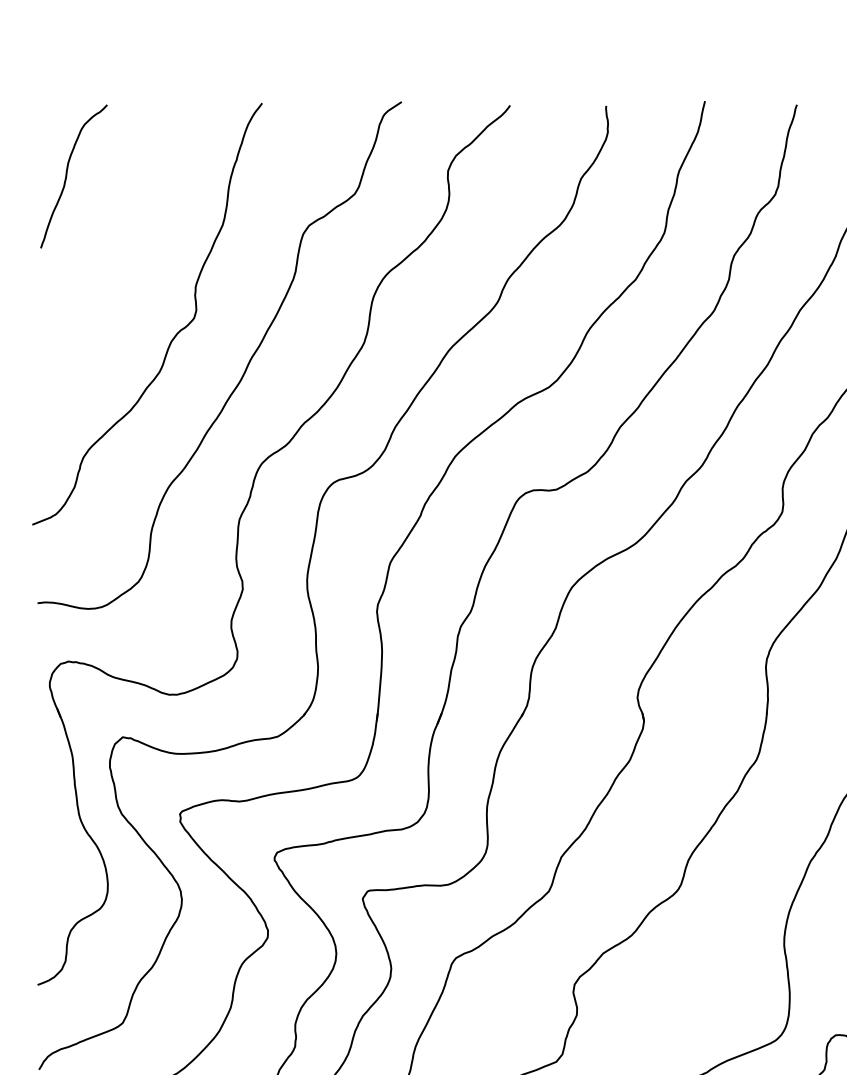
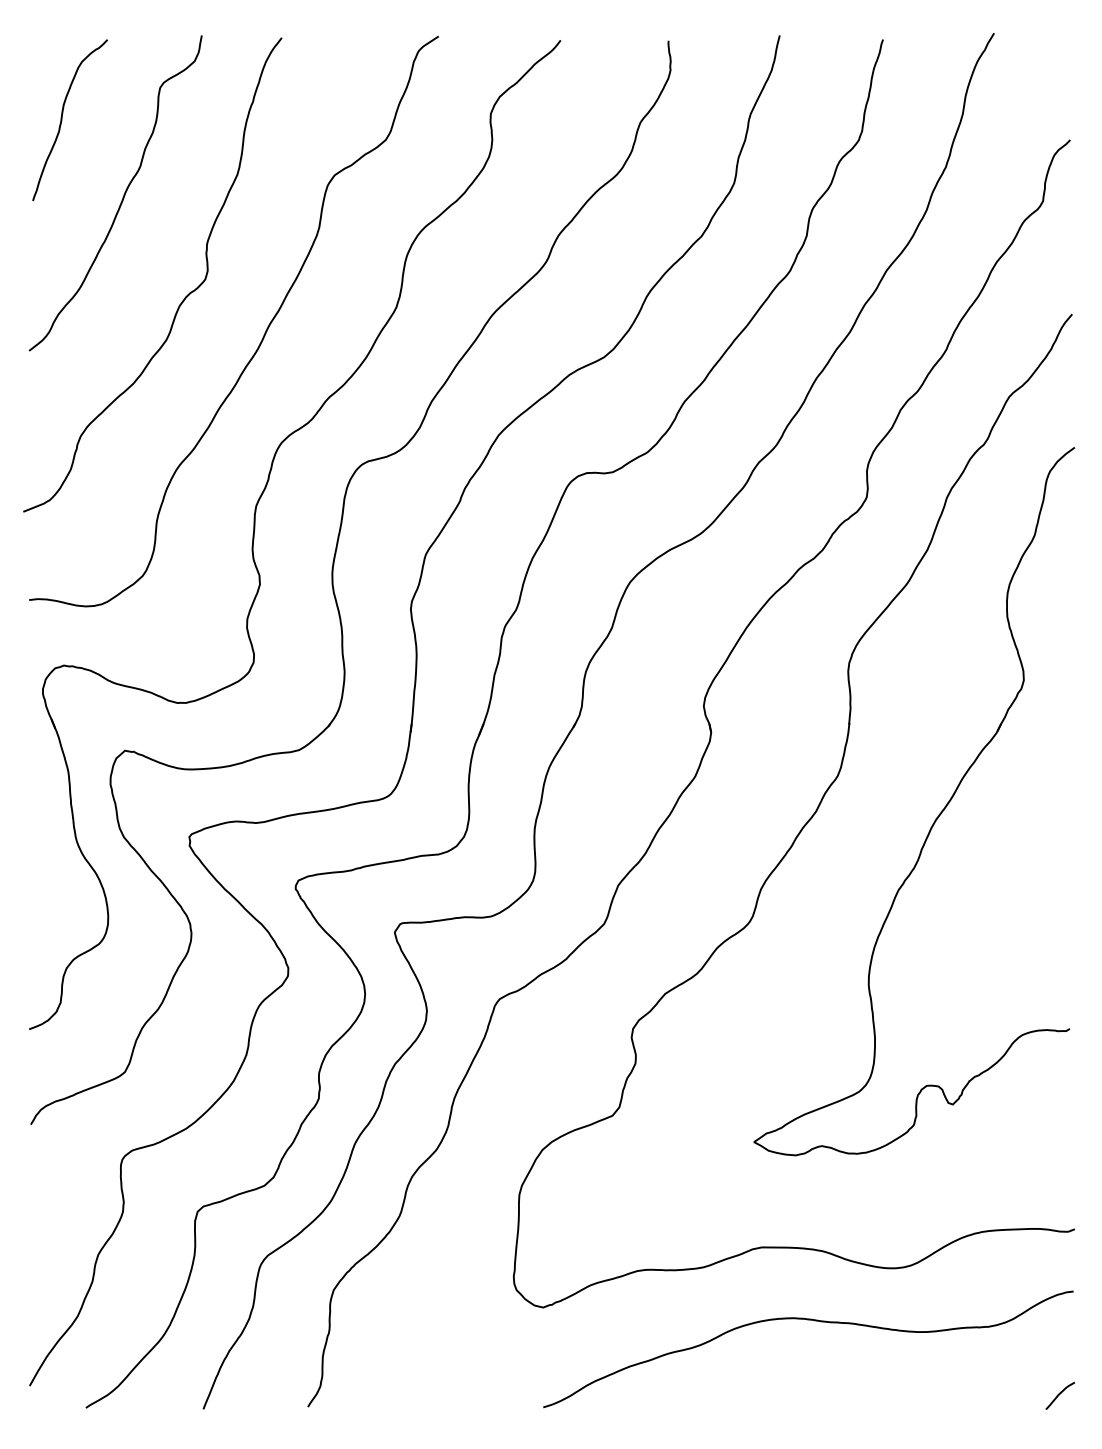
curve: (121, 242) -> (123, 194), added

